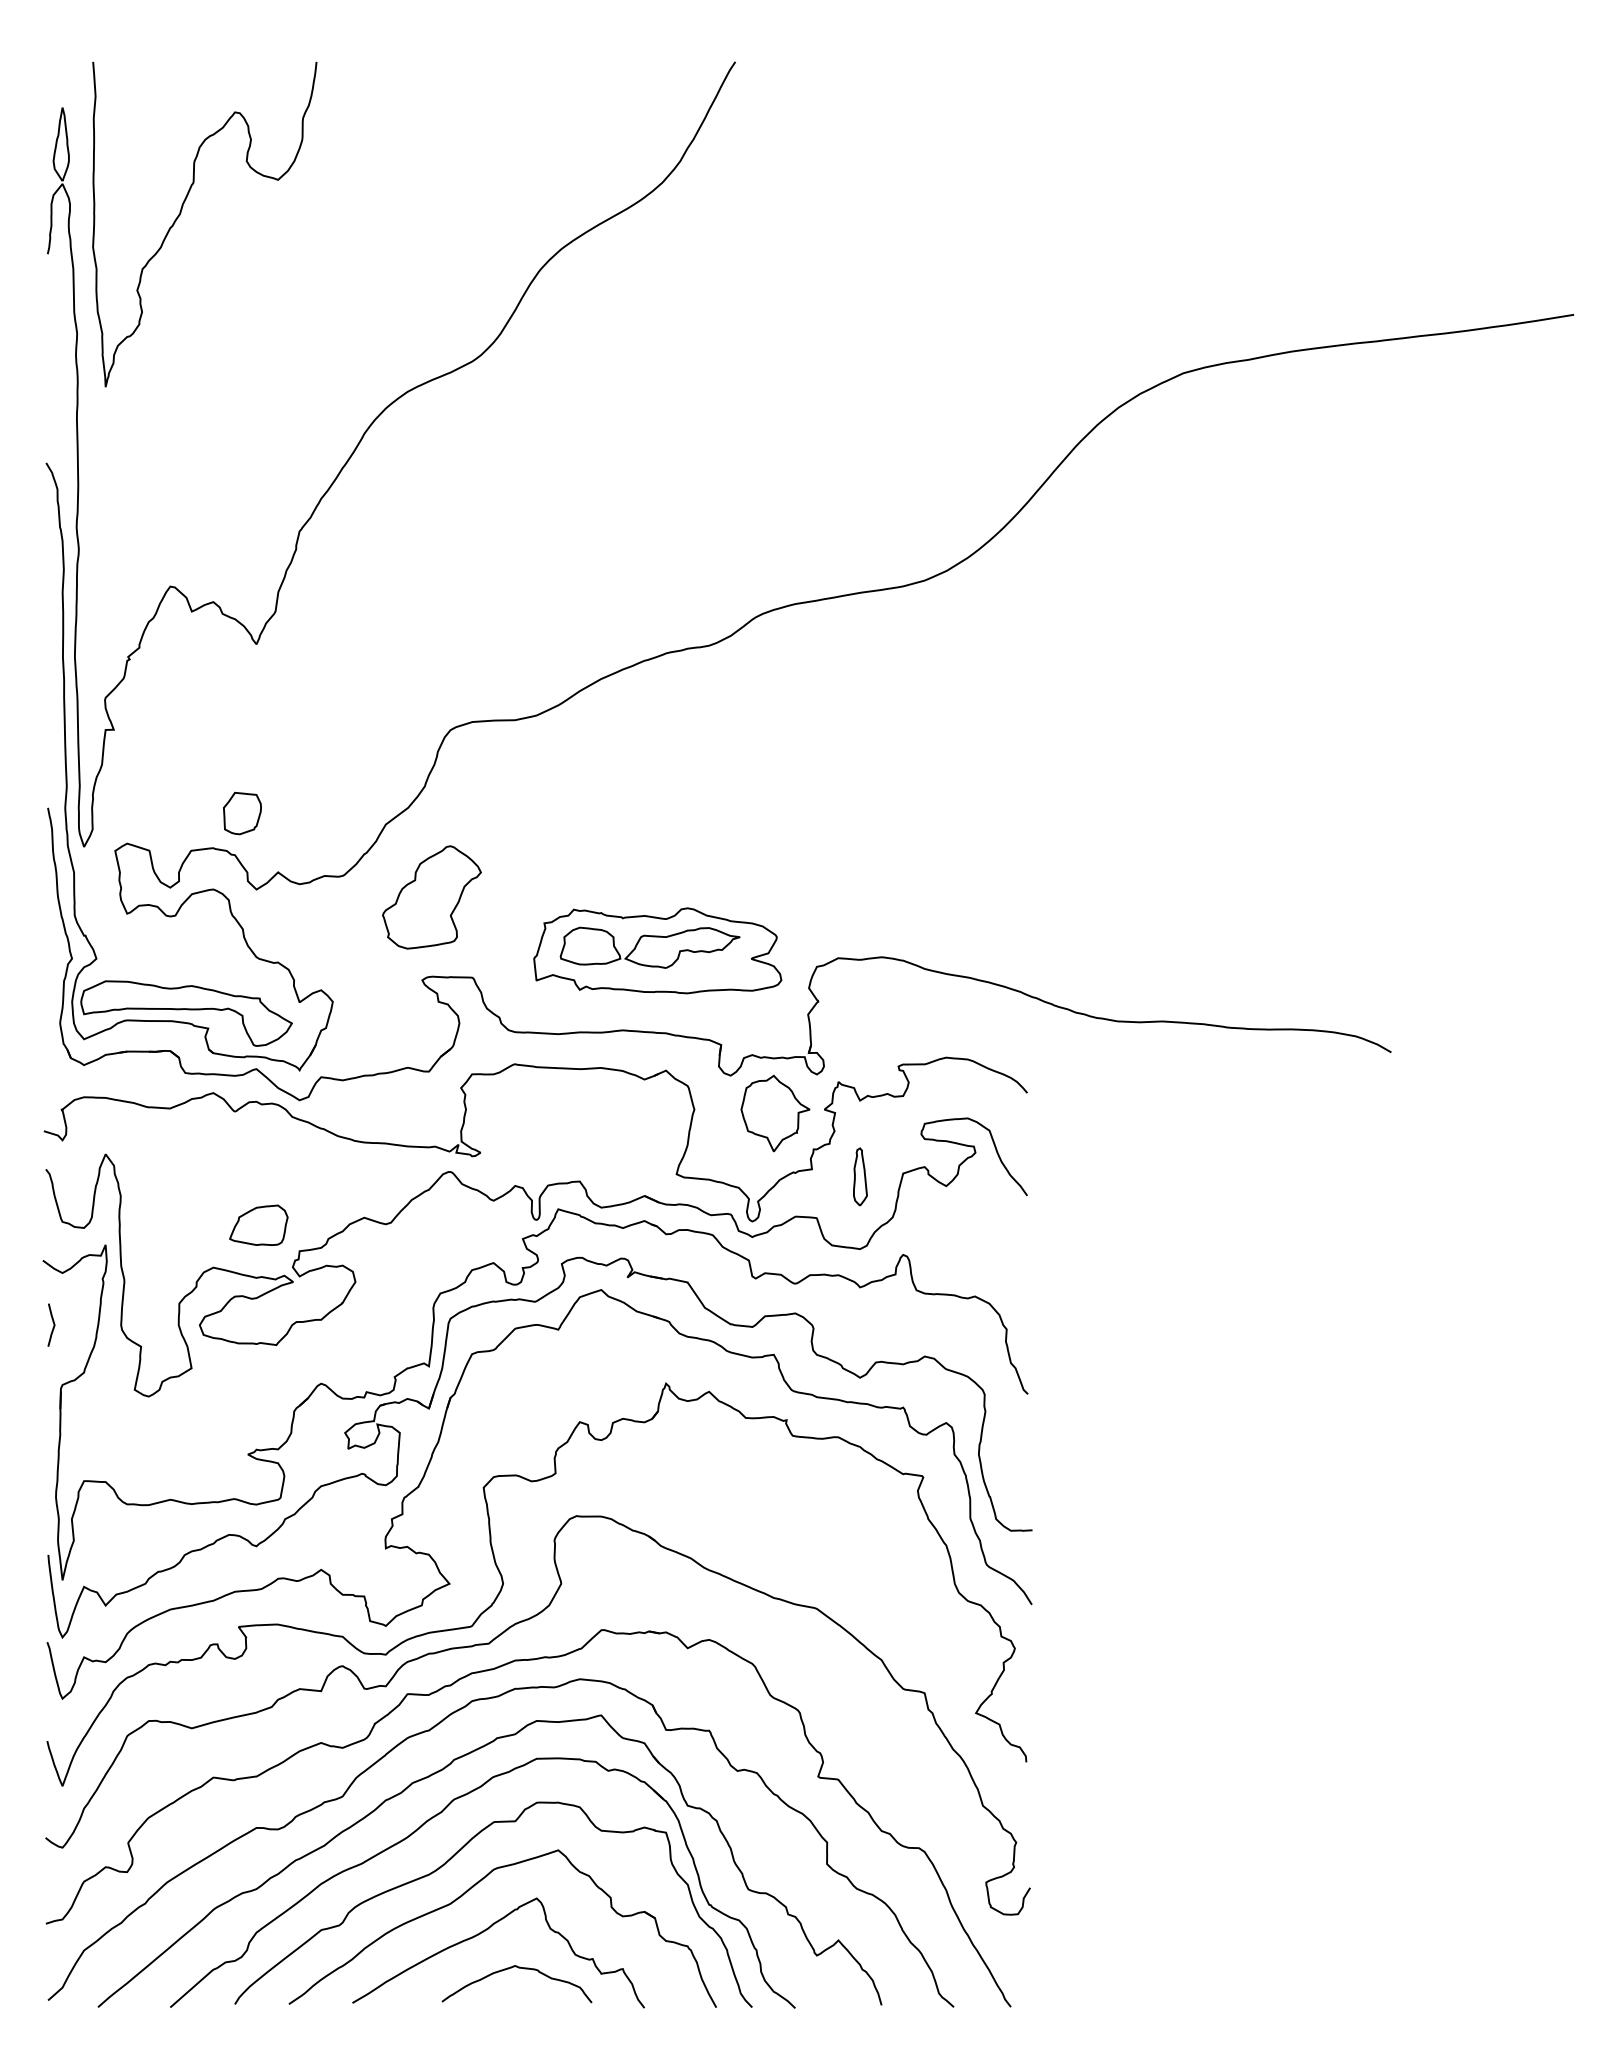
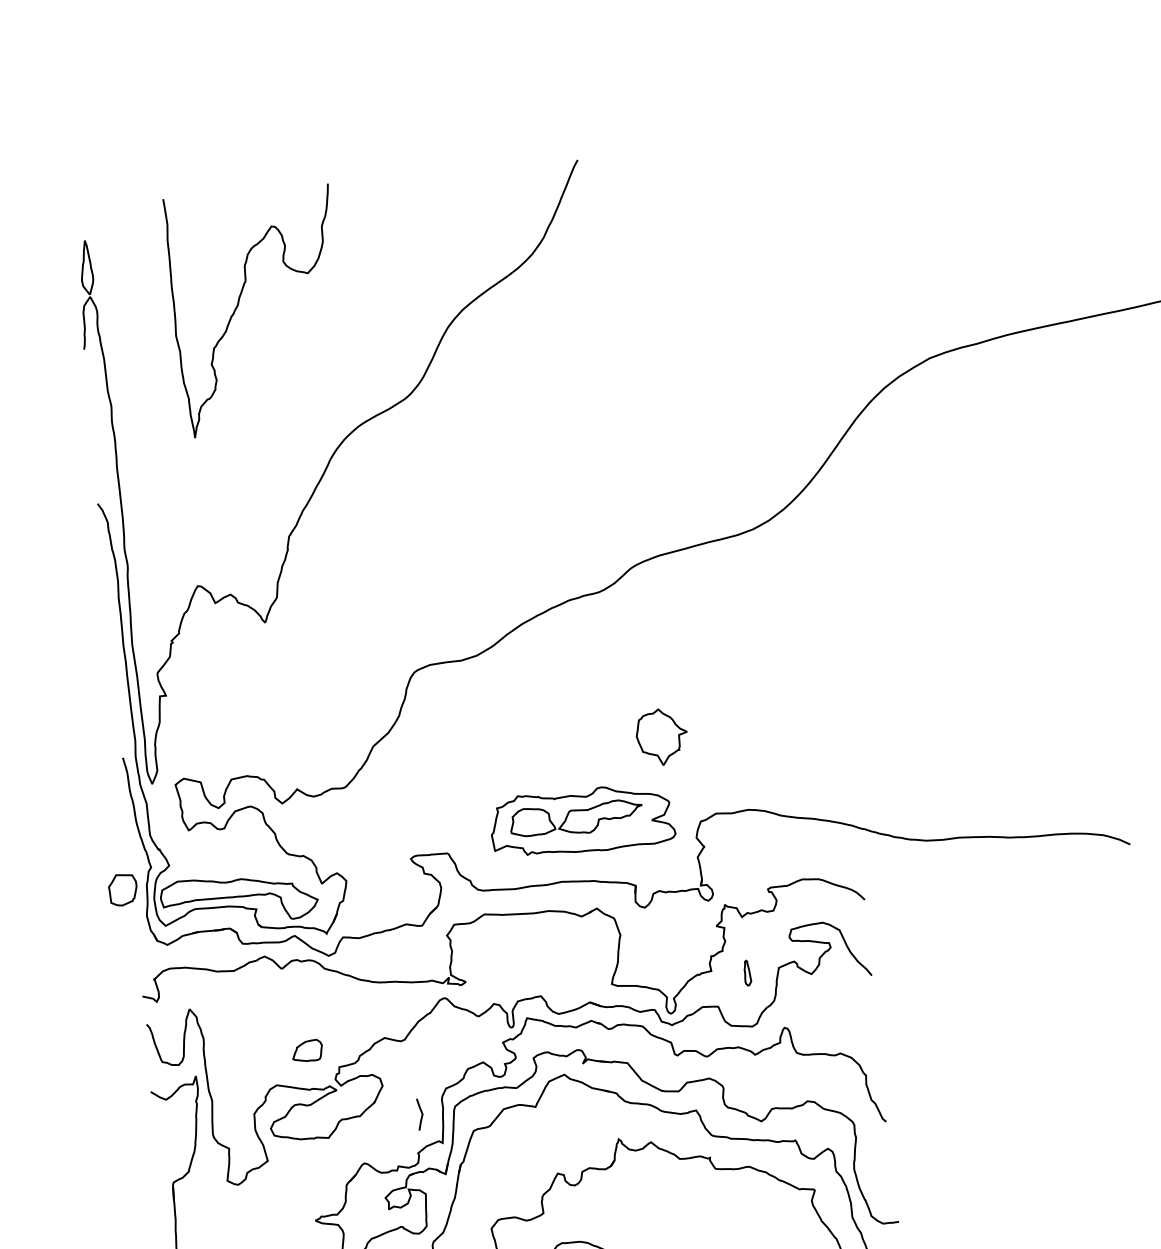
curve: (181, 213) -> (238, 304), moved
part: (242, 813) -> (123, 889), moved
part: (431, 897) -> (411, 797), removed
part: (775, 1113) -> (662, 737), moved
part: (860, 1176) -> (747, 972), size x0.6
part: (258, 1224) -> (307, 1050), size x0.7
curve: (53, 1324) -> (421, 1113), moved

